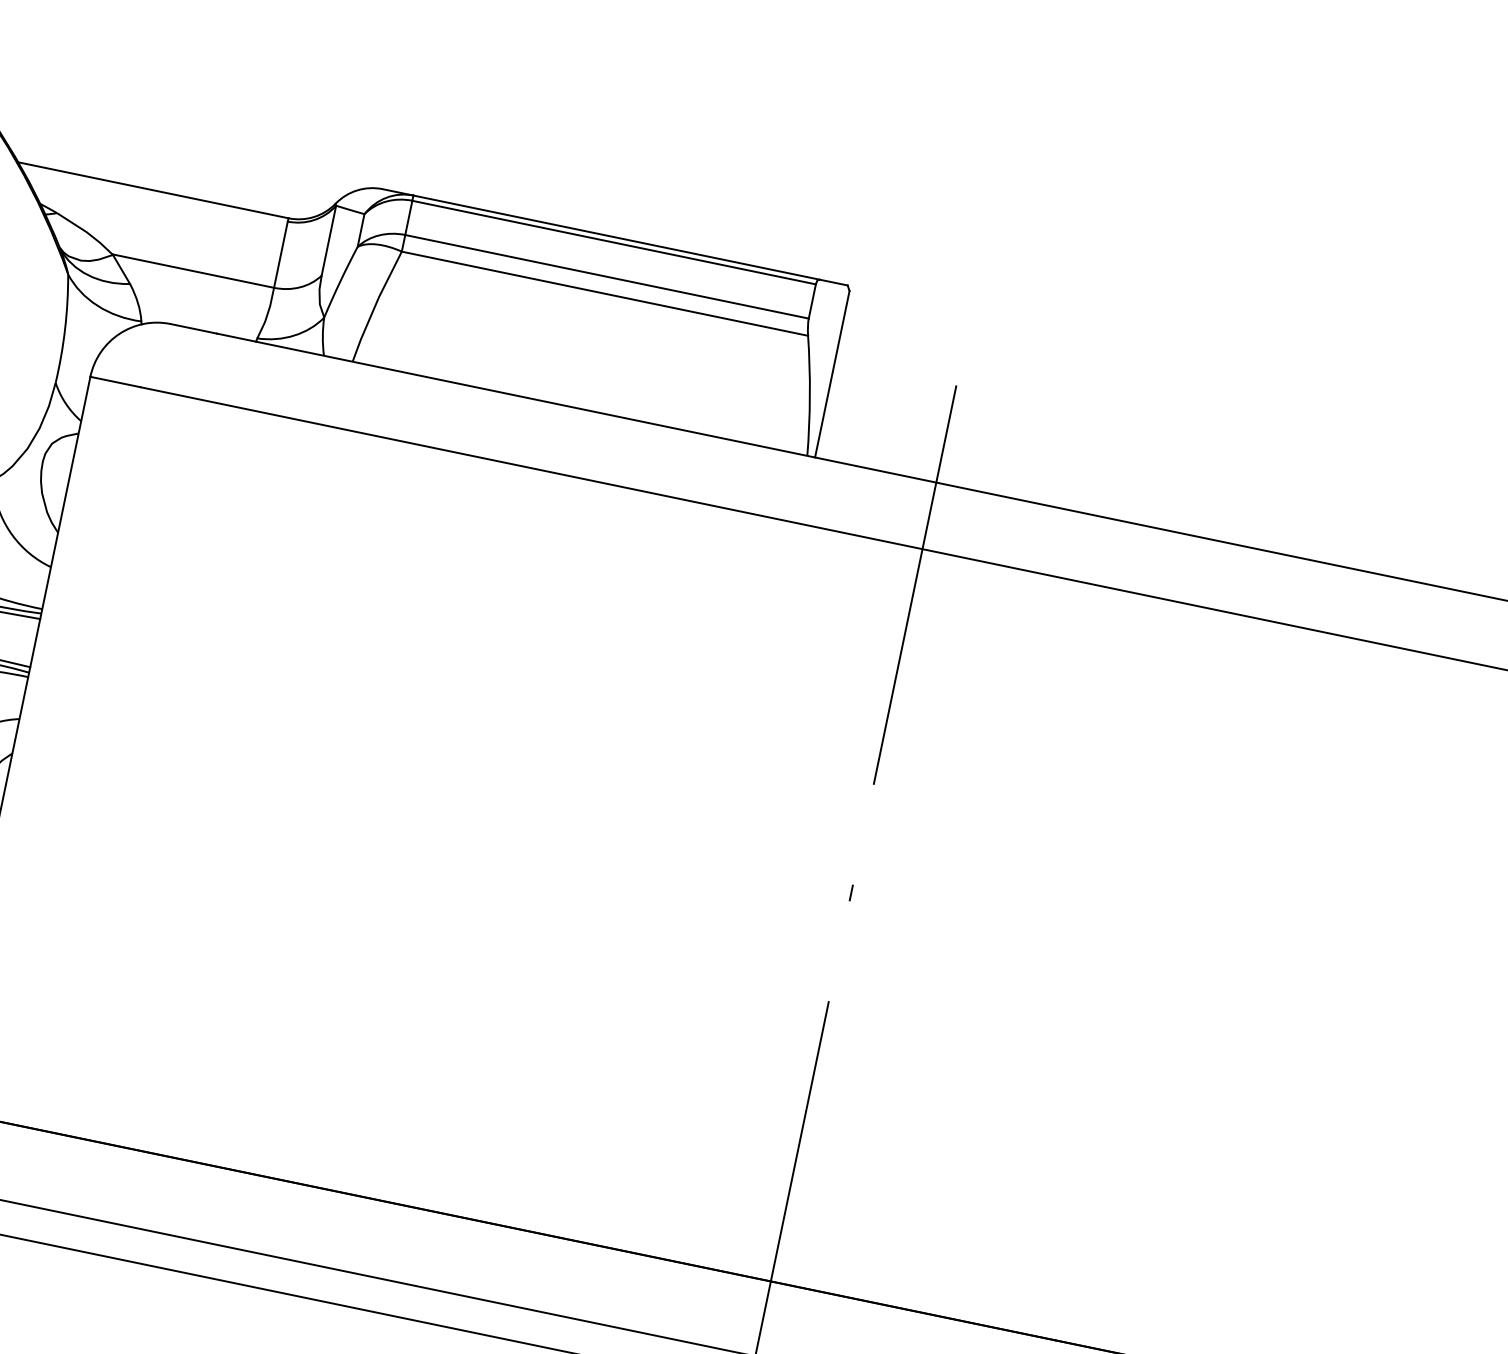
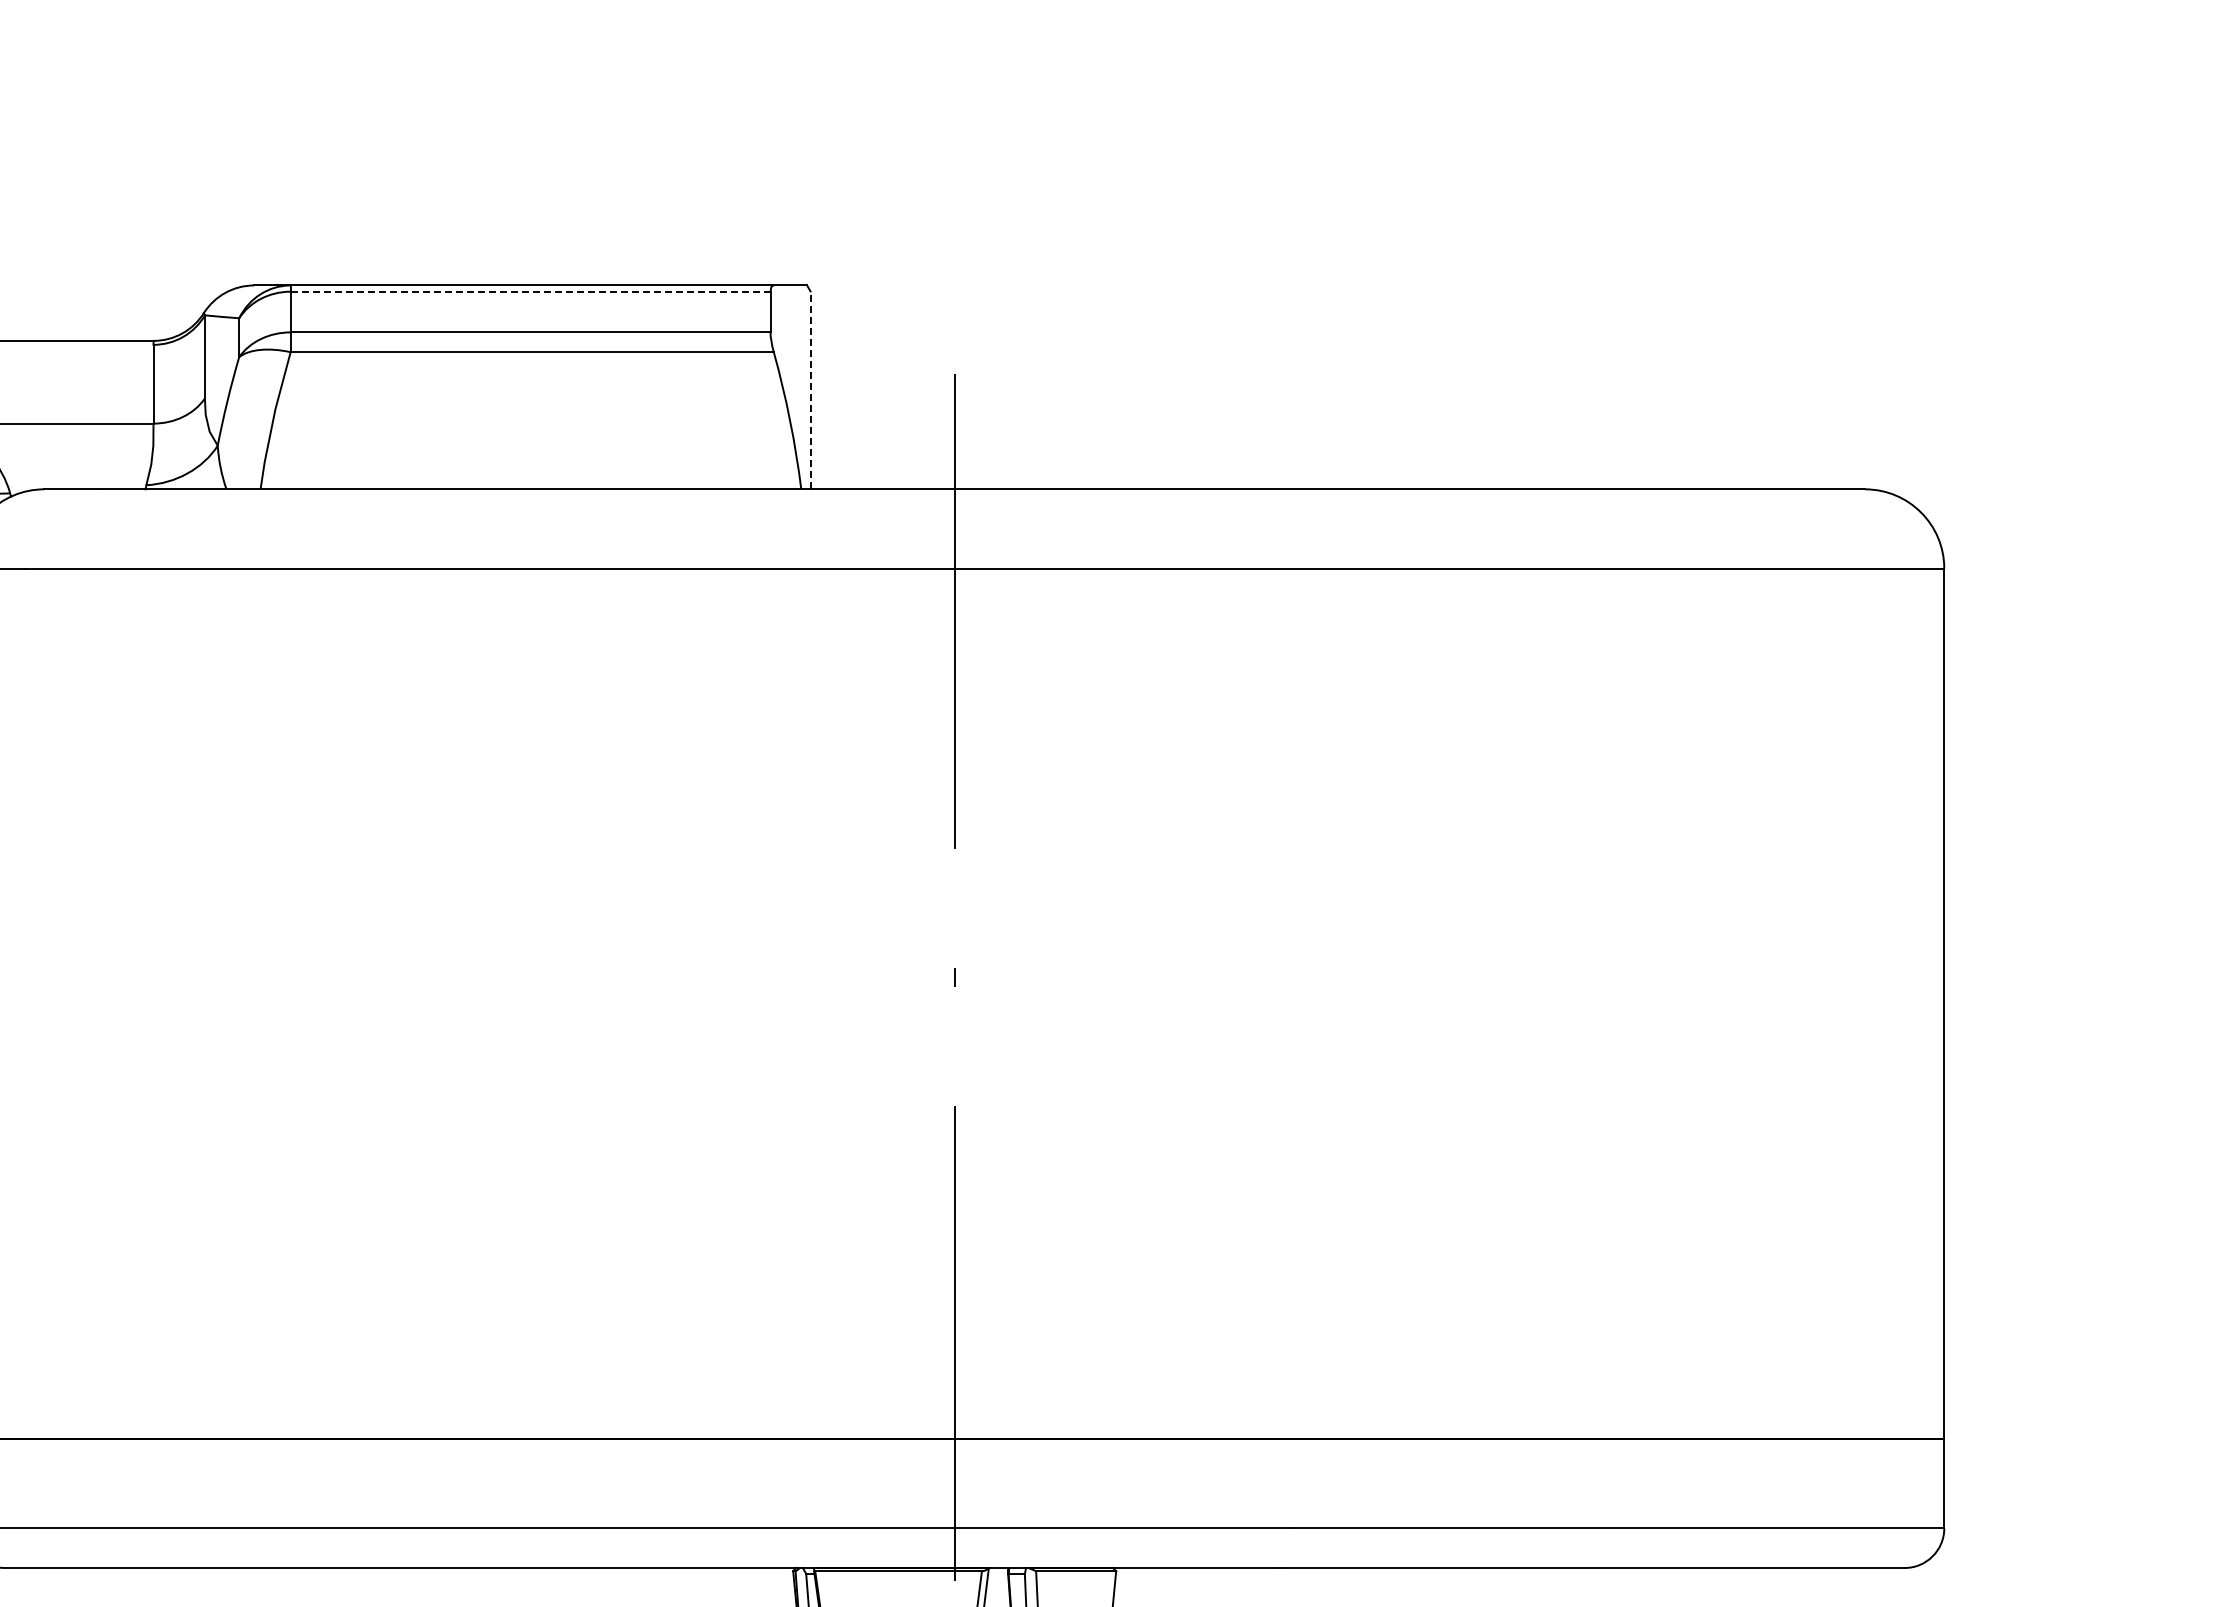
line: (614, 242) -> (530, 291), solid -> dashed
line: (832, 374) -> (810, 390), solid -> dashed

